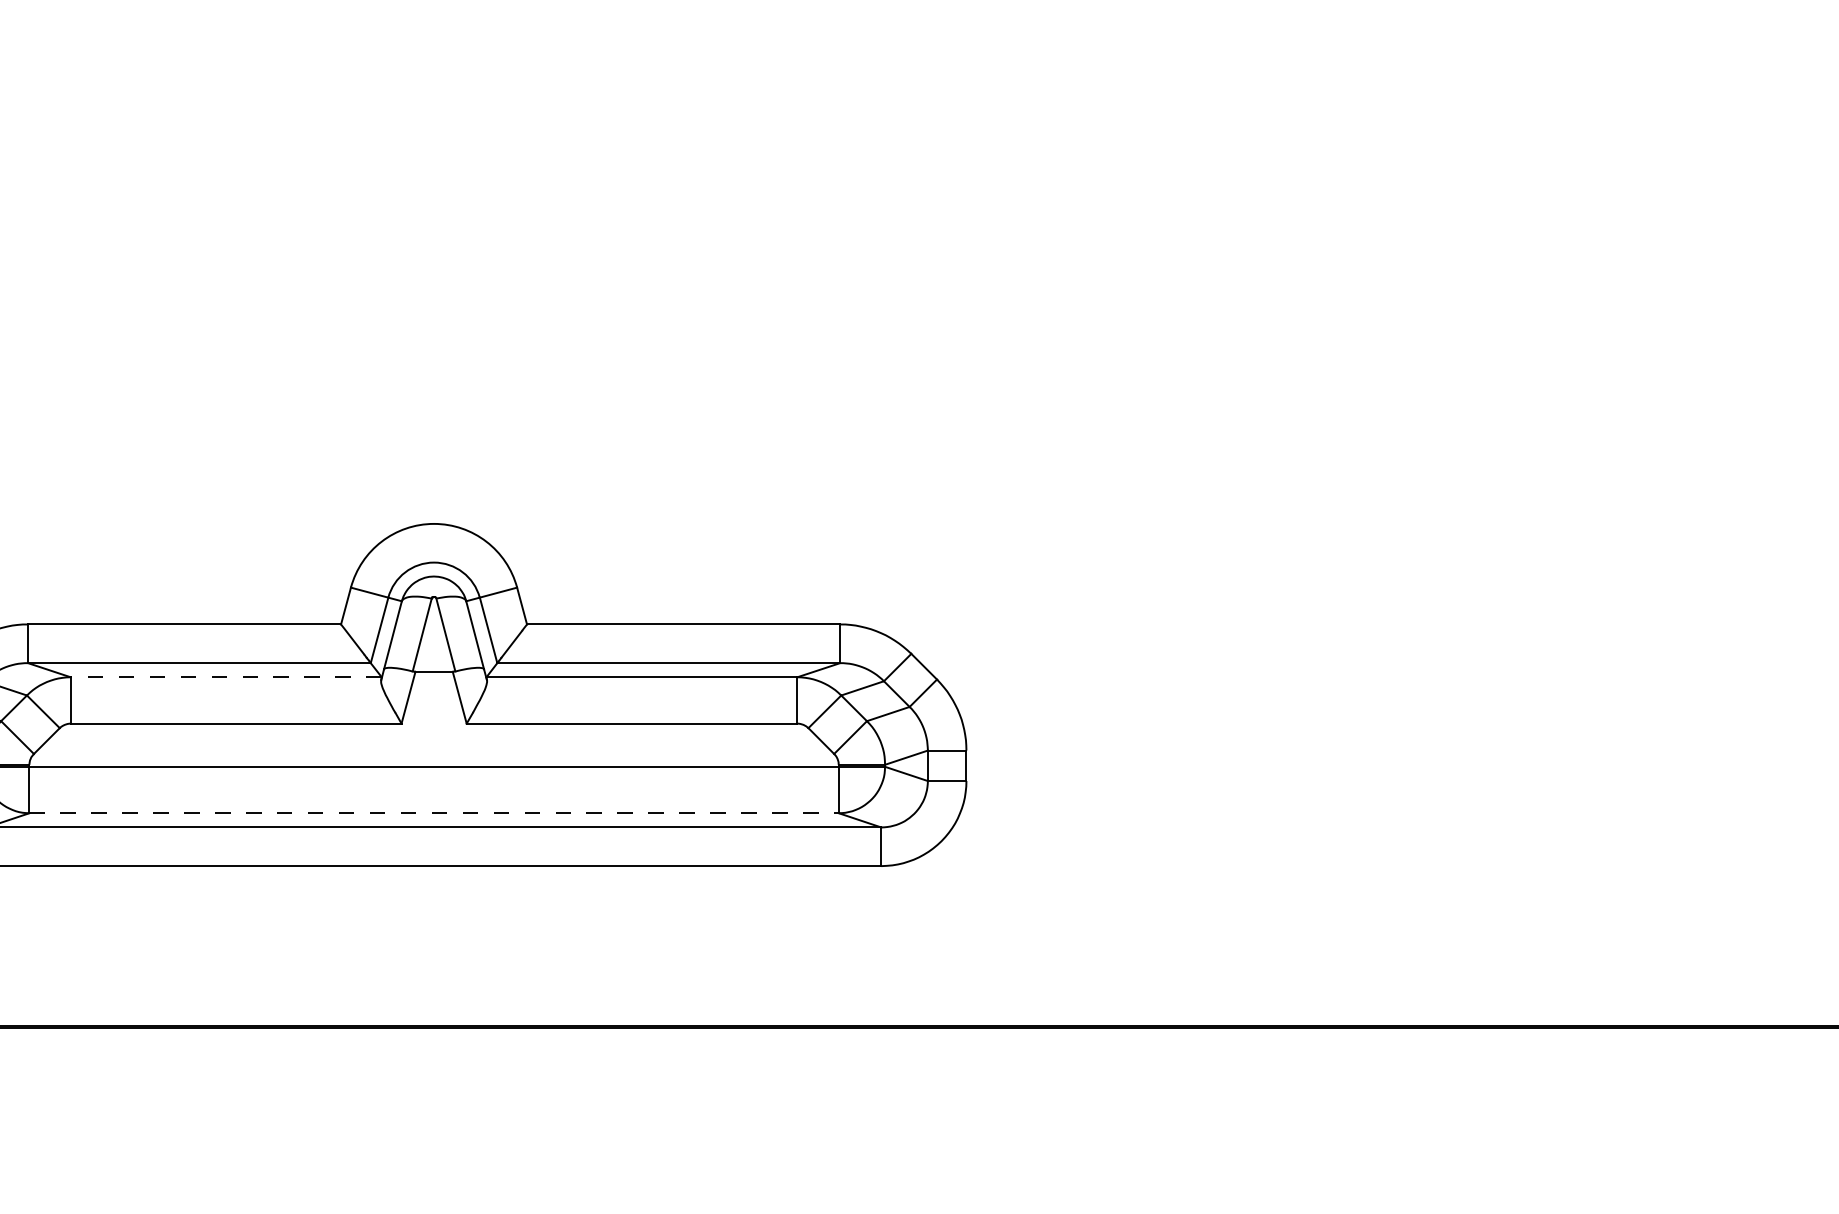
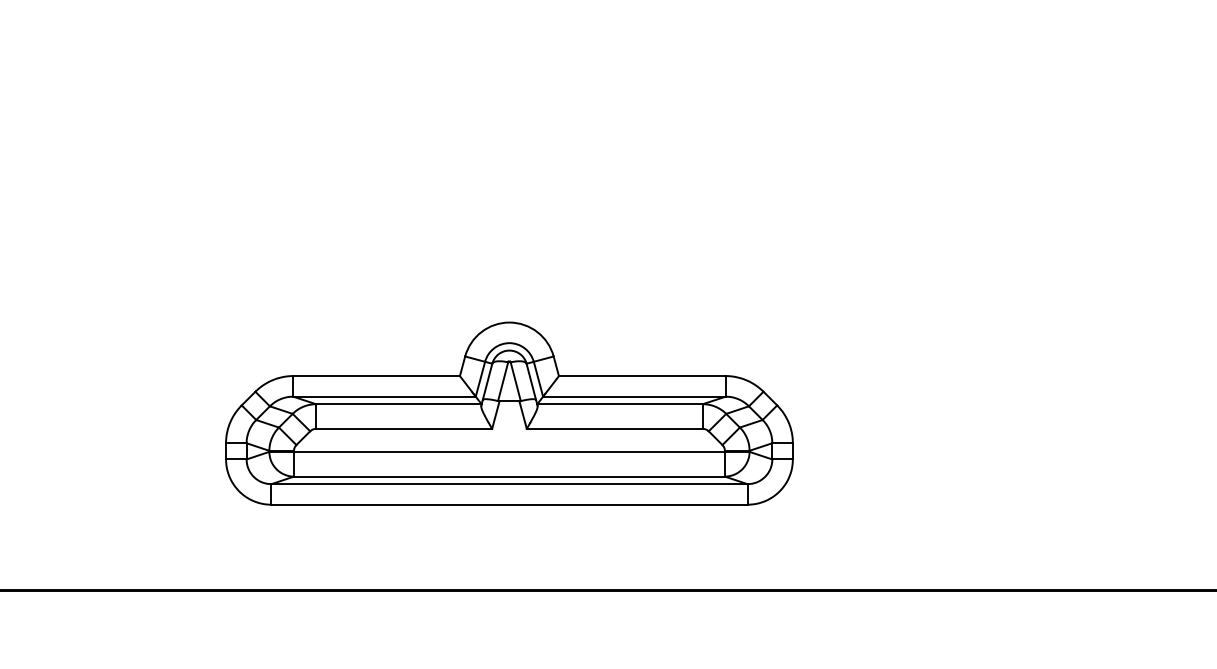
line: (225, 677) -> (398, 404), dashed -> solid
line: (434, 813) -> (509, 476), dashed -> solid

